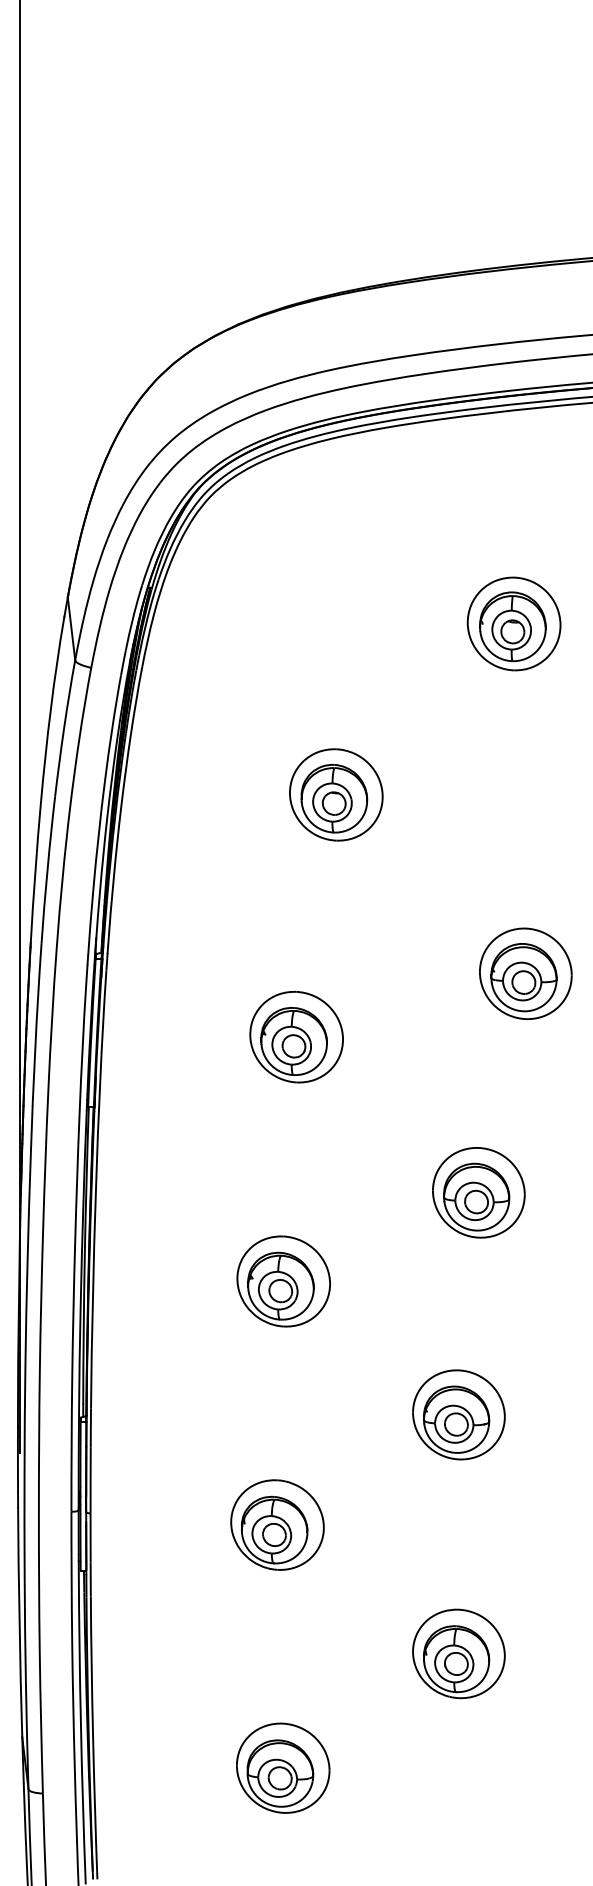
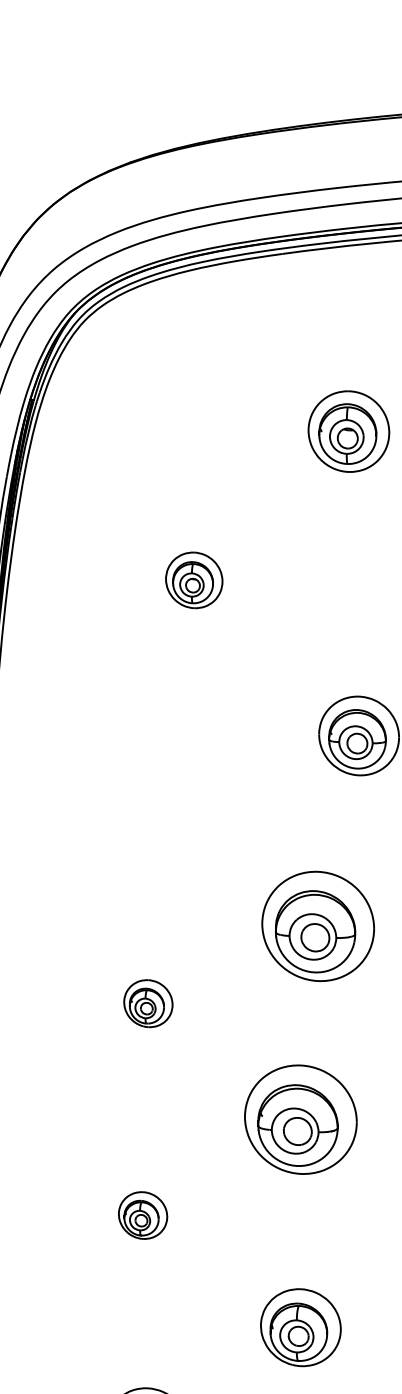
part: (336, 794) -> (194, 579), size x0.7
part: (296, 1036) -> (159, 790), removed
part: (478, 1192) -> (317, 926), size x1.4
part: (283, 1281) -> (148, 1003), size x0.6
part: (458, 1414) -> (300, 1119), size x1.4
part: (277, 1524) -> (143, 1215), size x0.6

